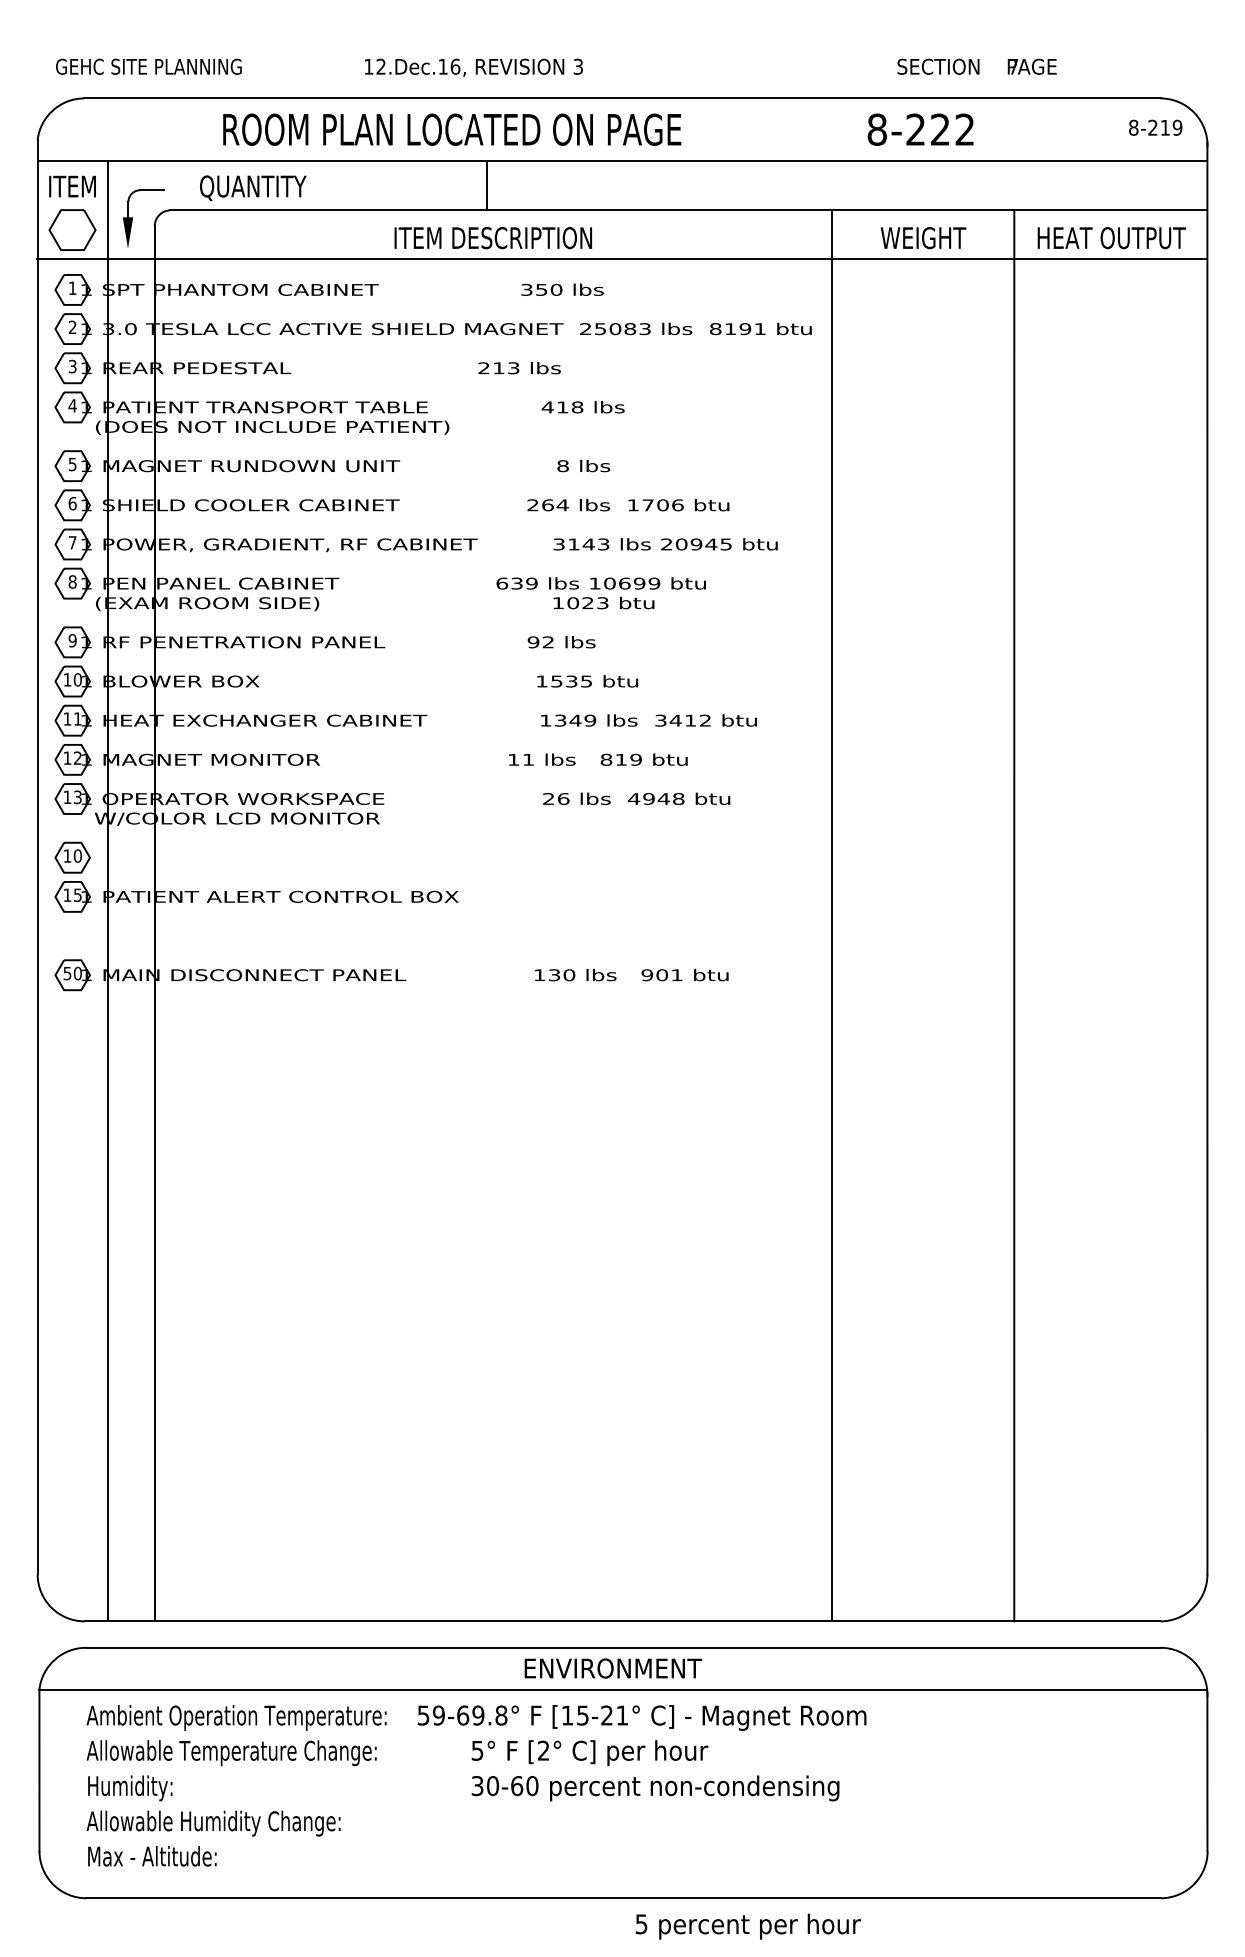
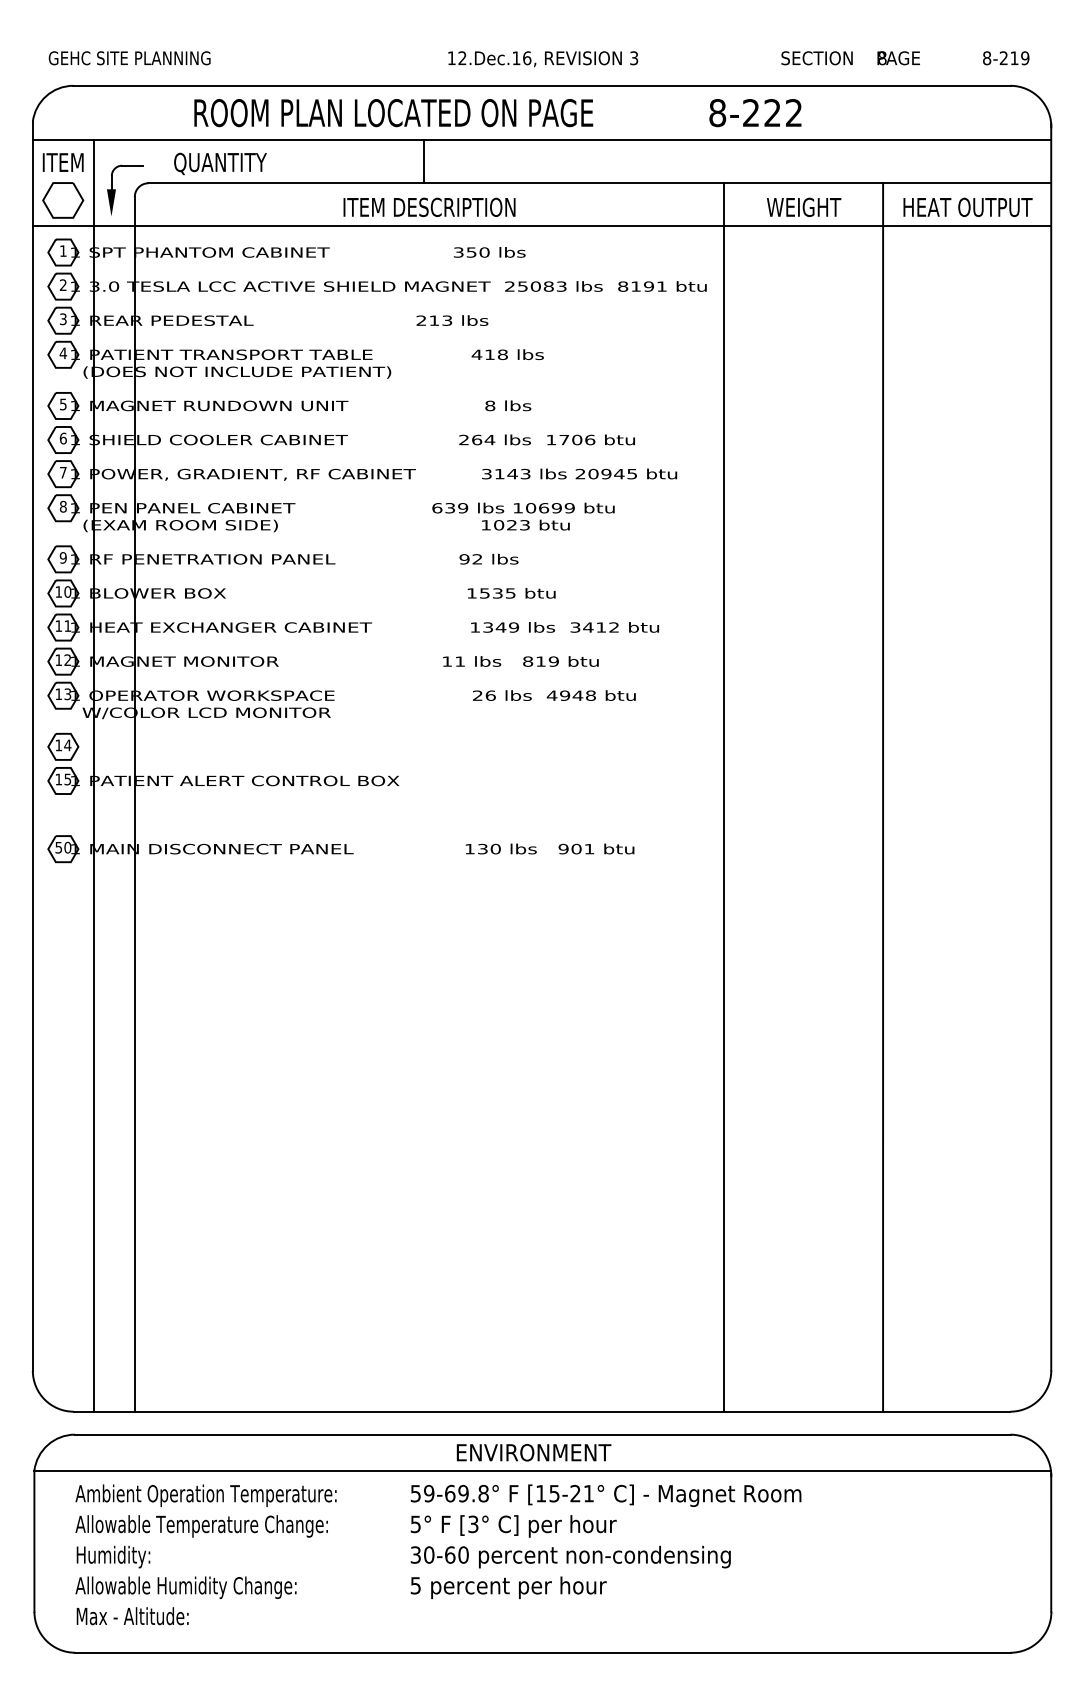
text: (1013, 66) -> (882, 58), 7 -> 8
text: (473, 67) -> (542, 58), moved
text: (1155, 127) -> (1006, 58), moved
text: (920, 129) -> (755, 112), moved
text: (77, 855) -> (67, 744), 10 -> 14
text: (641, 1717) -> (605, 1495), moved
text: (543, 1750) -> (473, 1524), [2° -> [3°
text: (747, 1926) -> (508, 1587), moved

